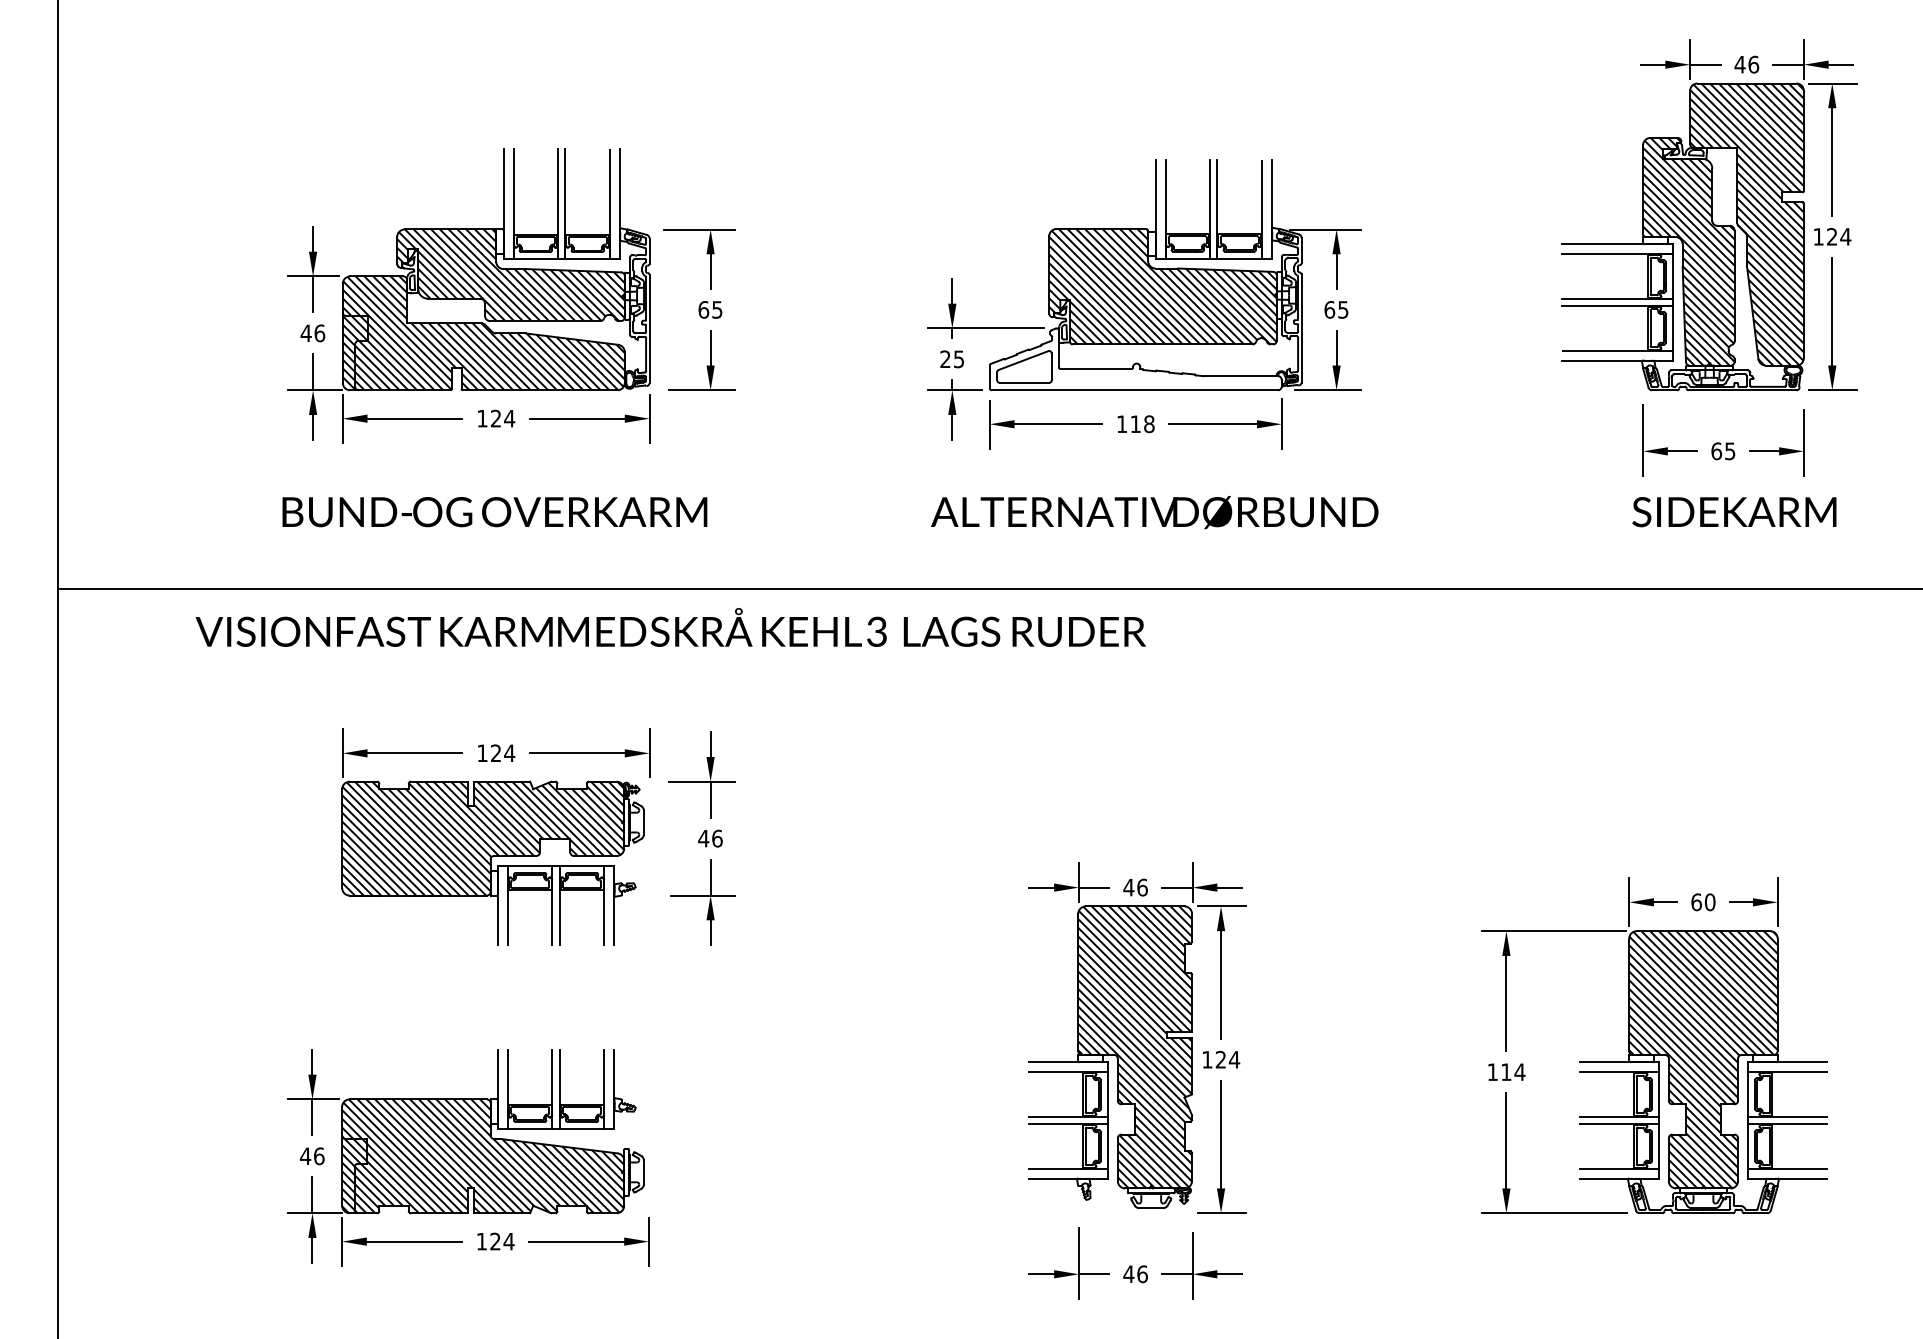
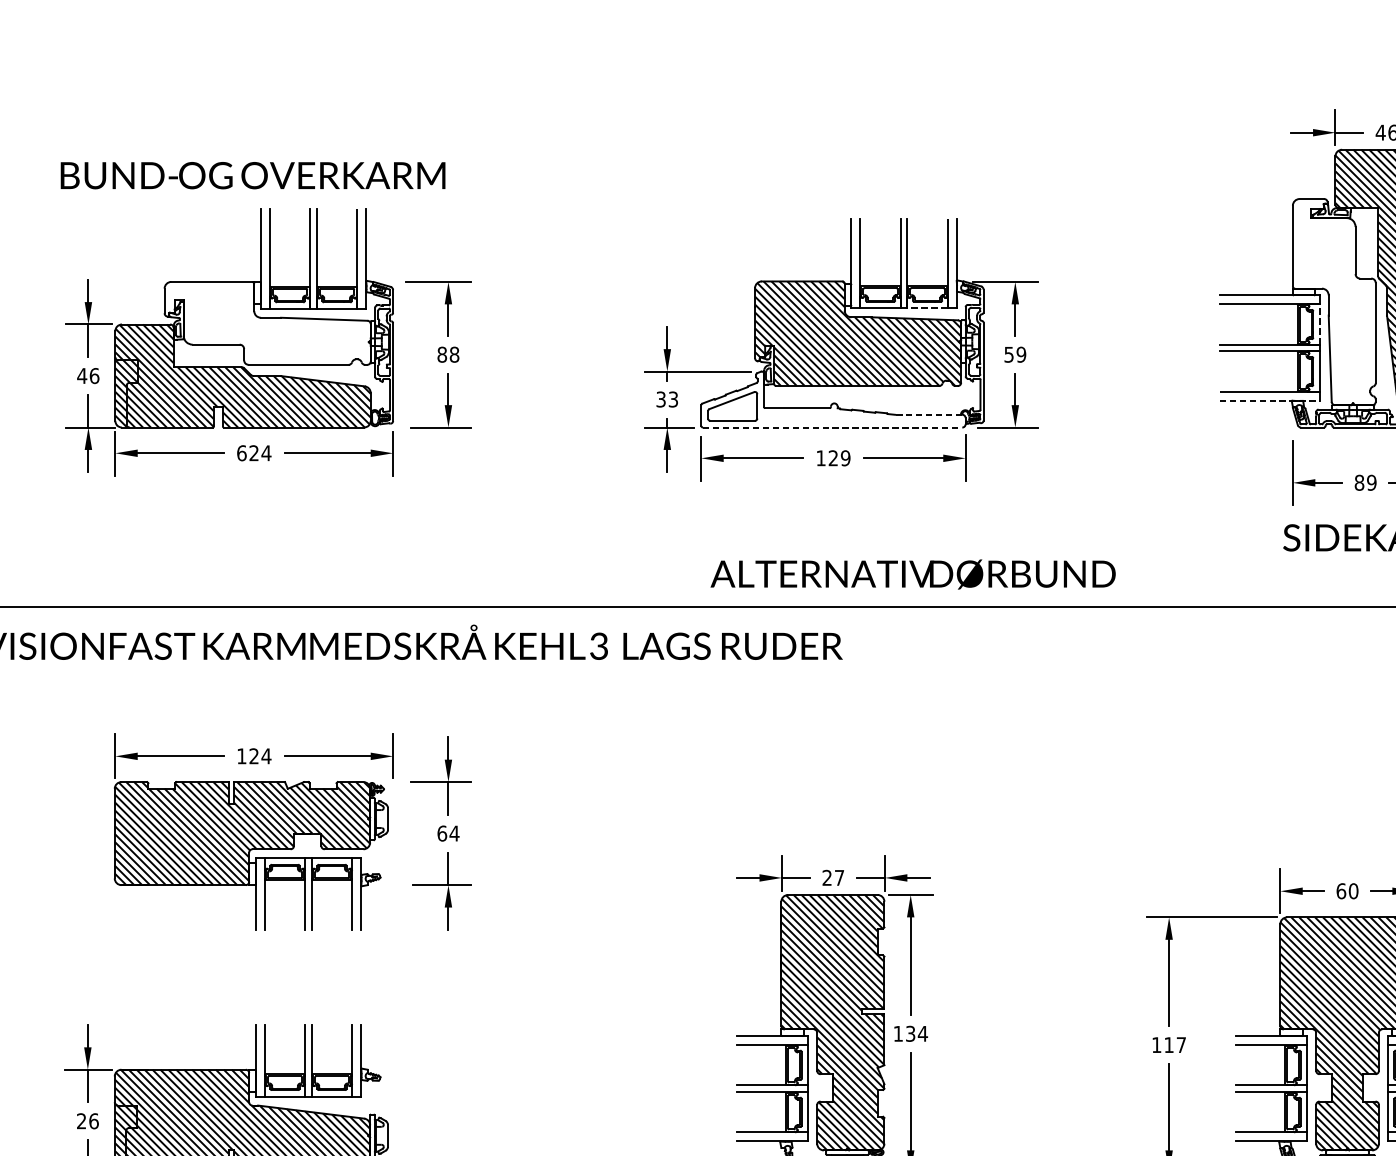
hatch: (1688, 251) -> (1334, 301), removed
line: (1239, 258) -> (927, 308), solid -> dashed
hatch: (510, 275) -> (267, 323), removed
line: (1672, 275) -> (1319, 323), solid -> dashed
text: (710, 309) -> (448, 354), 65 -> 88
text: (1336, 309) -> (1015, 354), 65 -> 59
text: (952, 359) -> (667, 399), 25 -> 33
line: (1618, 360) -> (1270, 400), solid -> dashed
line: (1240, 376) -> (928, 415), solid -> dashed
line: (1135, 390) -> (833, 427), solid -> dashed
text: (482, 418) -> (241, 453), 124 -> 624
text: (1142, 424) -> (839, 458), 118 -> 129
text: (1723, 451) -> (1365, 482), 65 -> 89
text: (494, 512) -> (252, 175), moved
text: (1154, 512) -> (912, 574), moved
text: (710, 838) -> (448, 833), 46 -> 64
text: (1135, 887) -> (833, 877), 46 -> 27
text: (1221, 1059) -> (911, 1033), 124 -> 134
text: (1519, 1071) -> (1180, 1044), 114 -> 117
text: (305, 1155) -> (81, 1120), 46 -> 26

